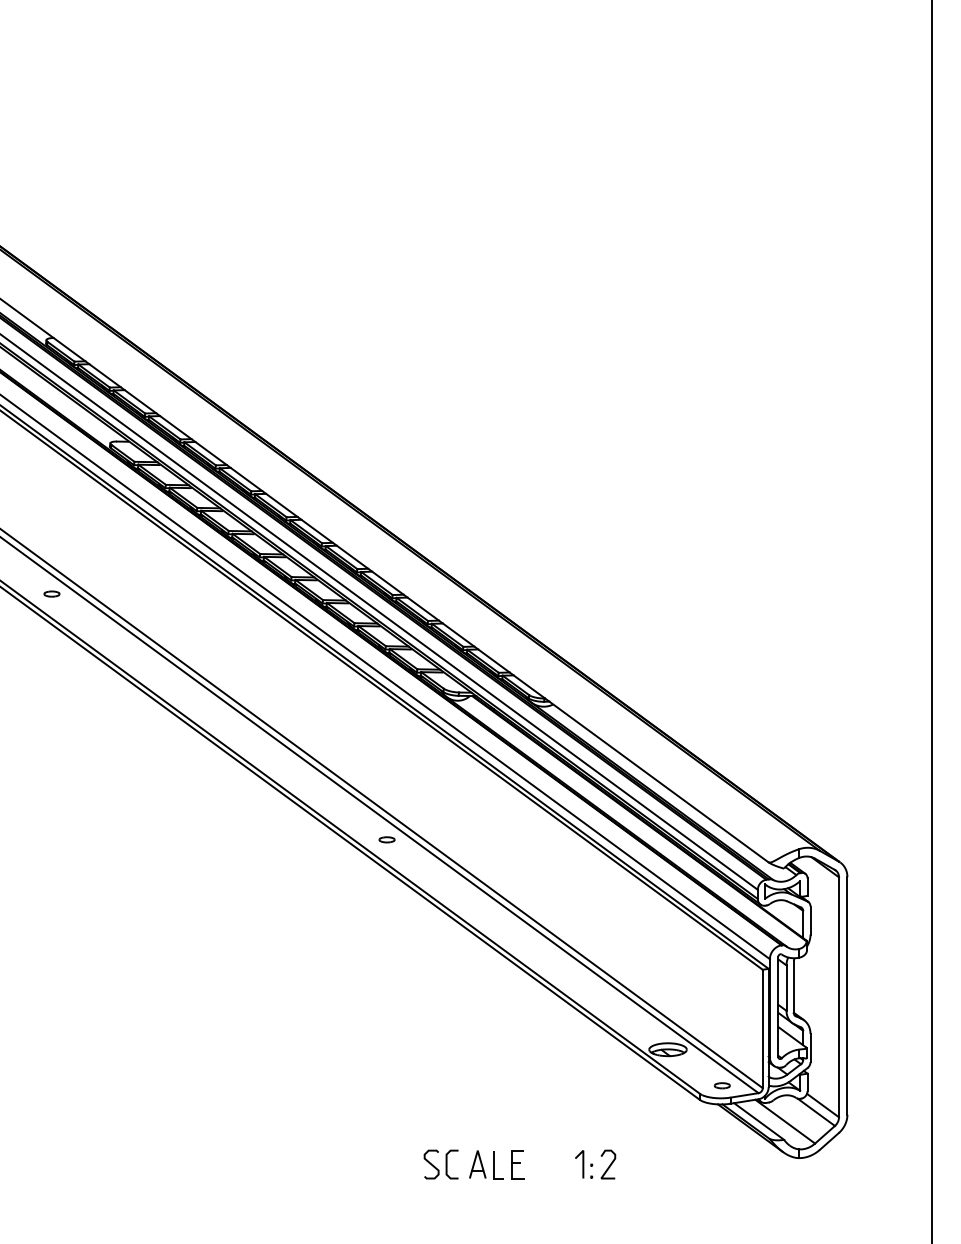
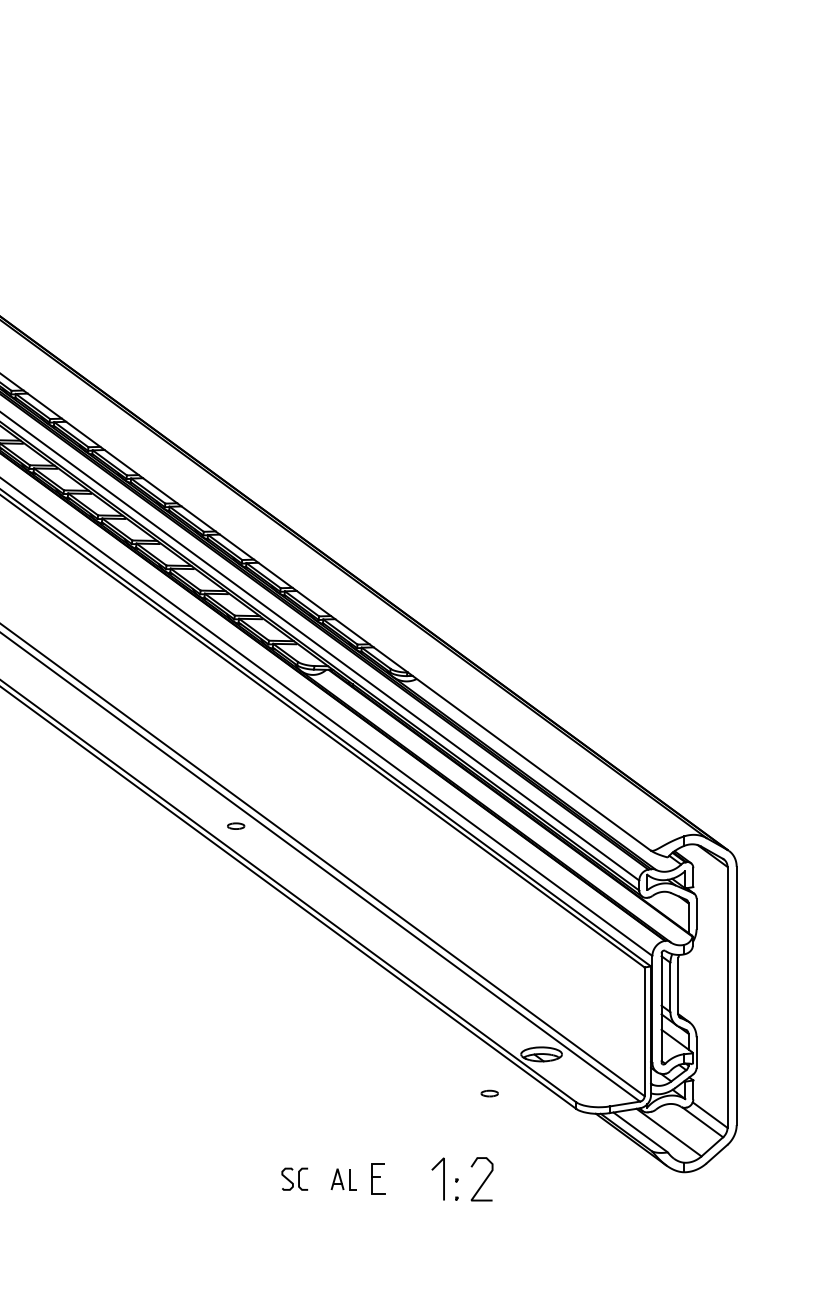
part: (721, 1085) -> (488, 1093), moved
part: (440, 1164) -> (294, 1179), size x0.7
part: (486, 1164) -> (344, 1179), size x0.7
part: (595, 1164) -> (462, 1179), size x1.4

